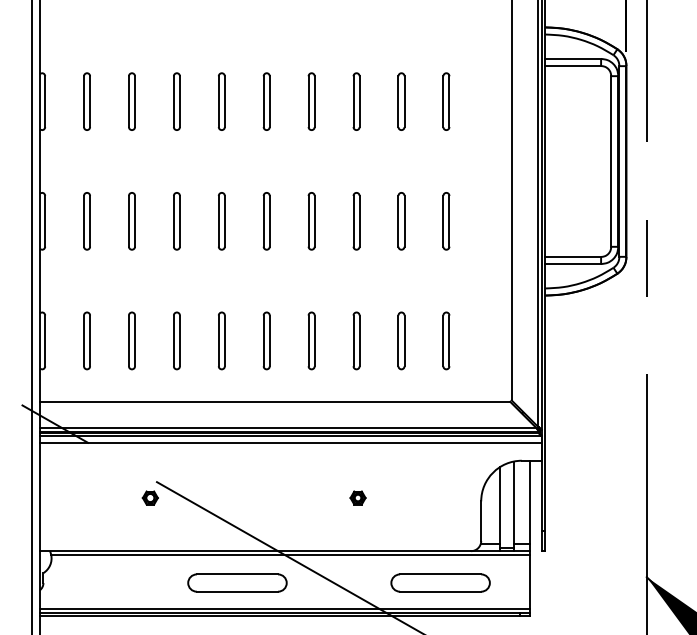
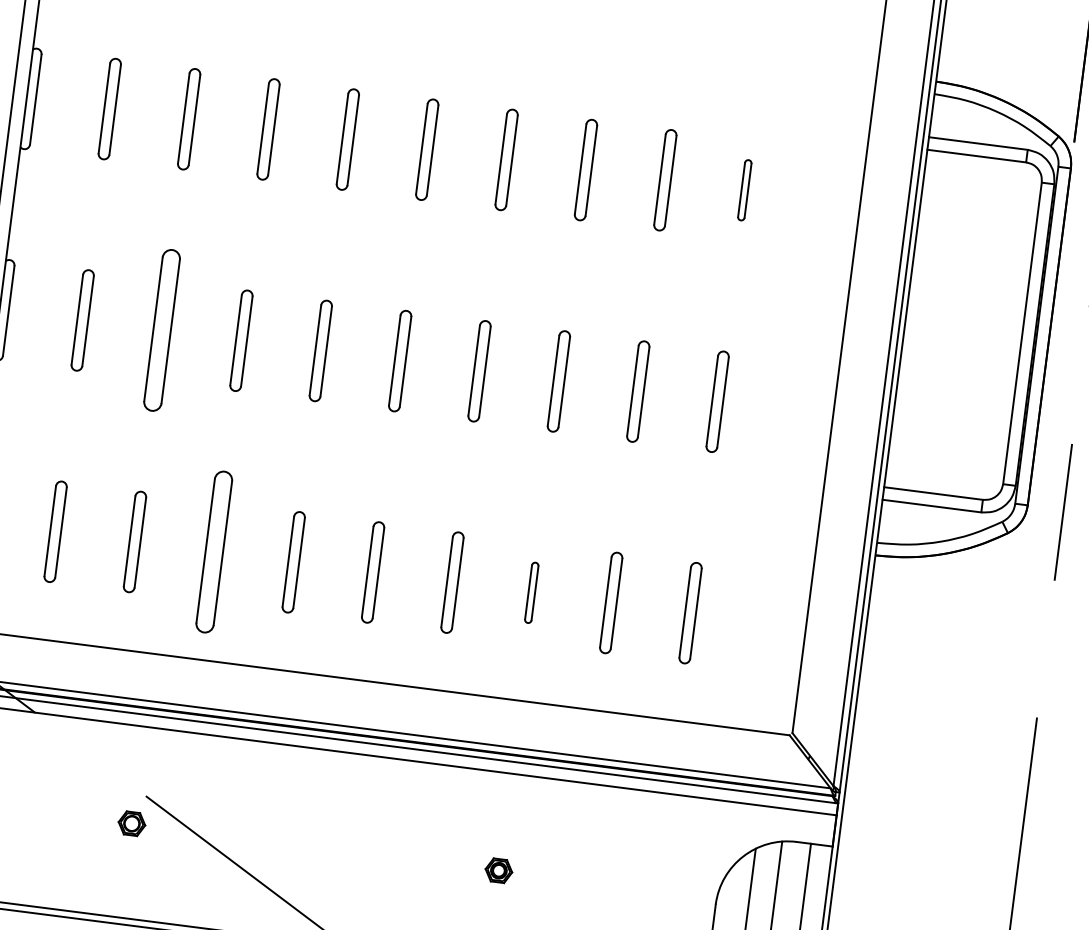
part: (446, 101) -> (744, 190), size x0.6
part: (131, 221) -> (161, 330), size x1.6
part: (176, 340) -> (213, 551), size x1.6
part: (356, 340) -> (531, 592), size x0.6

